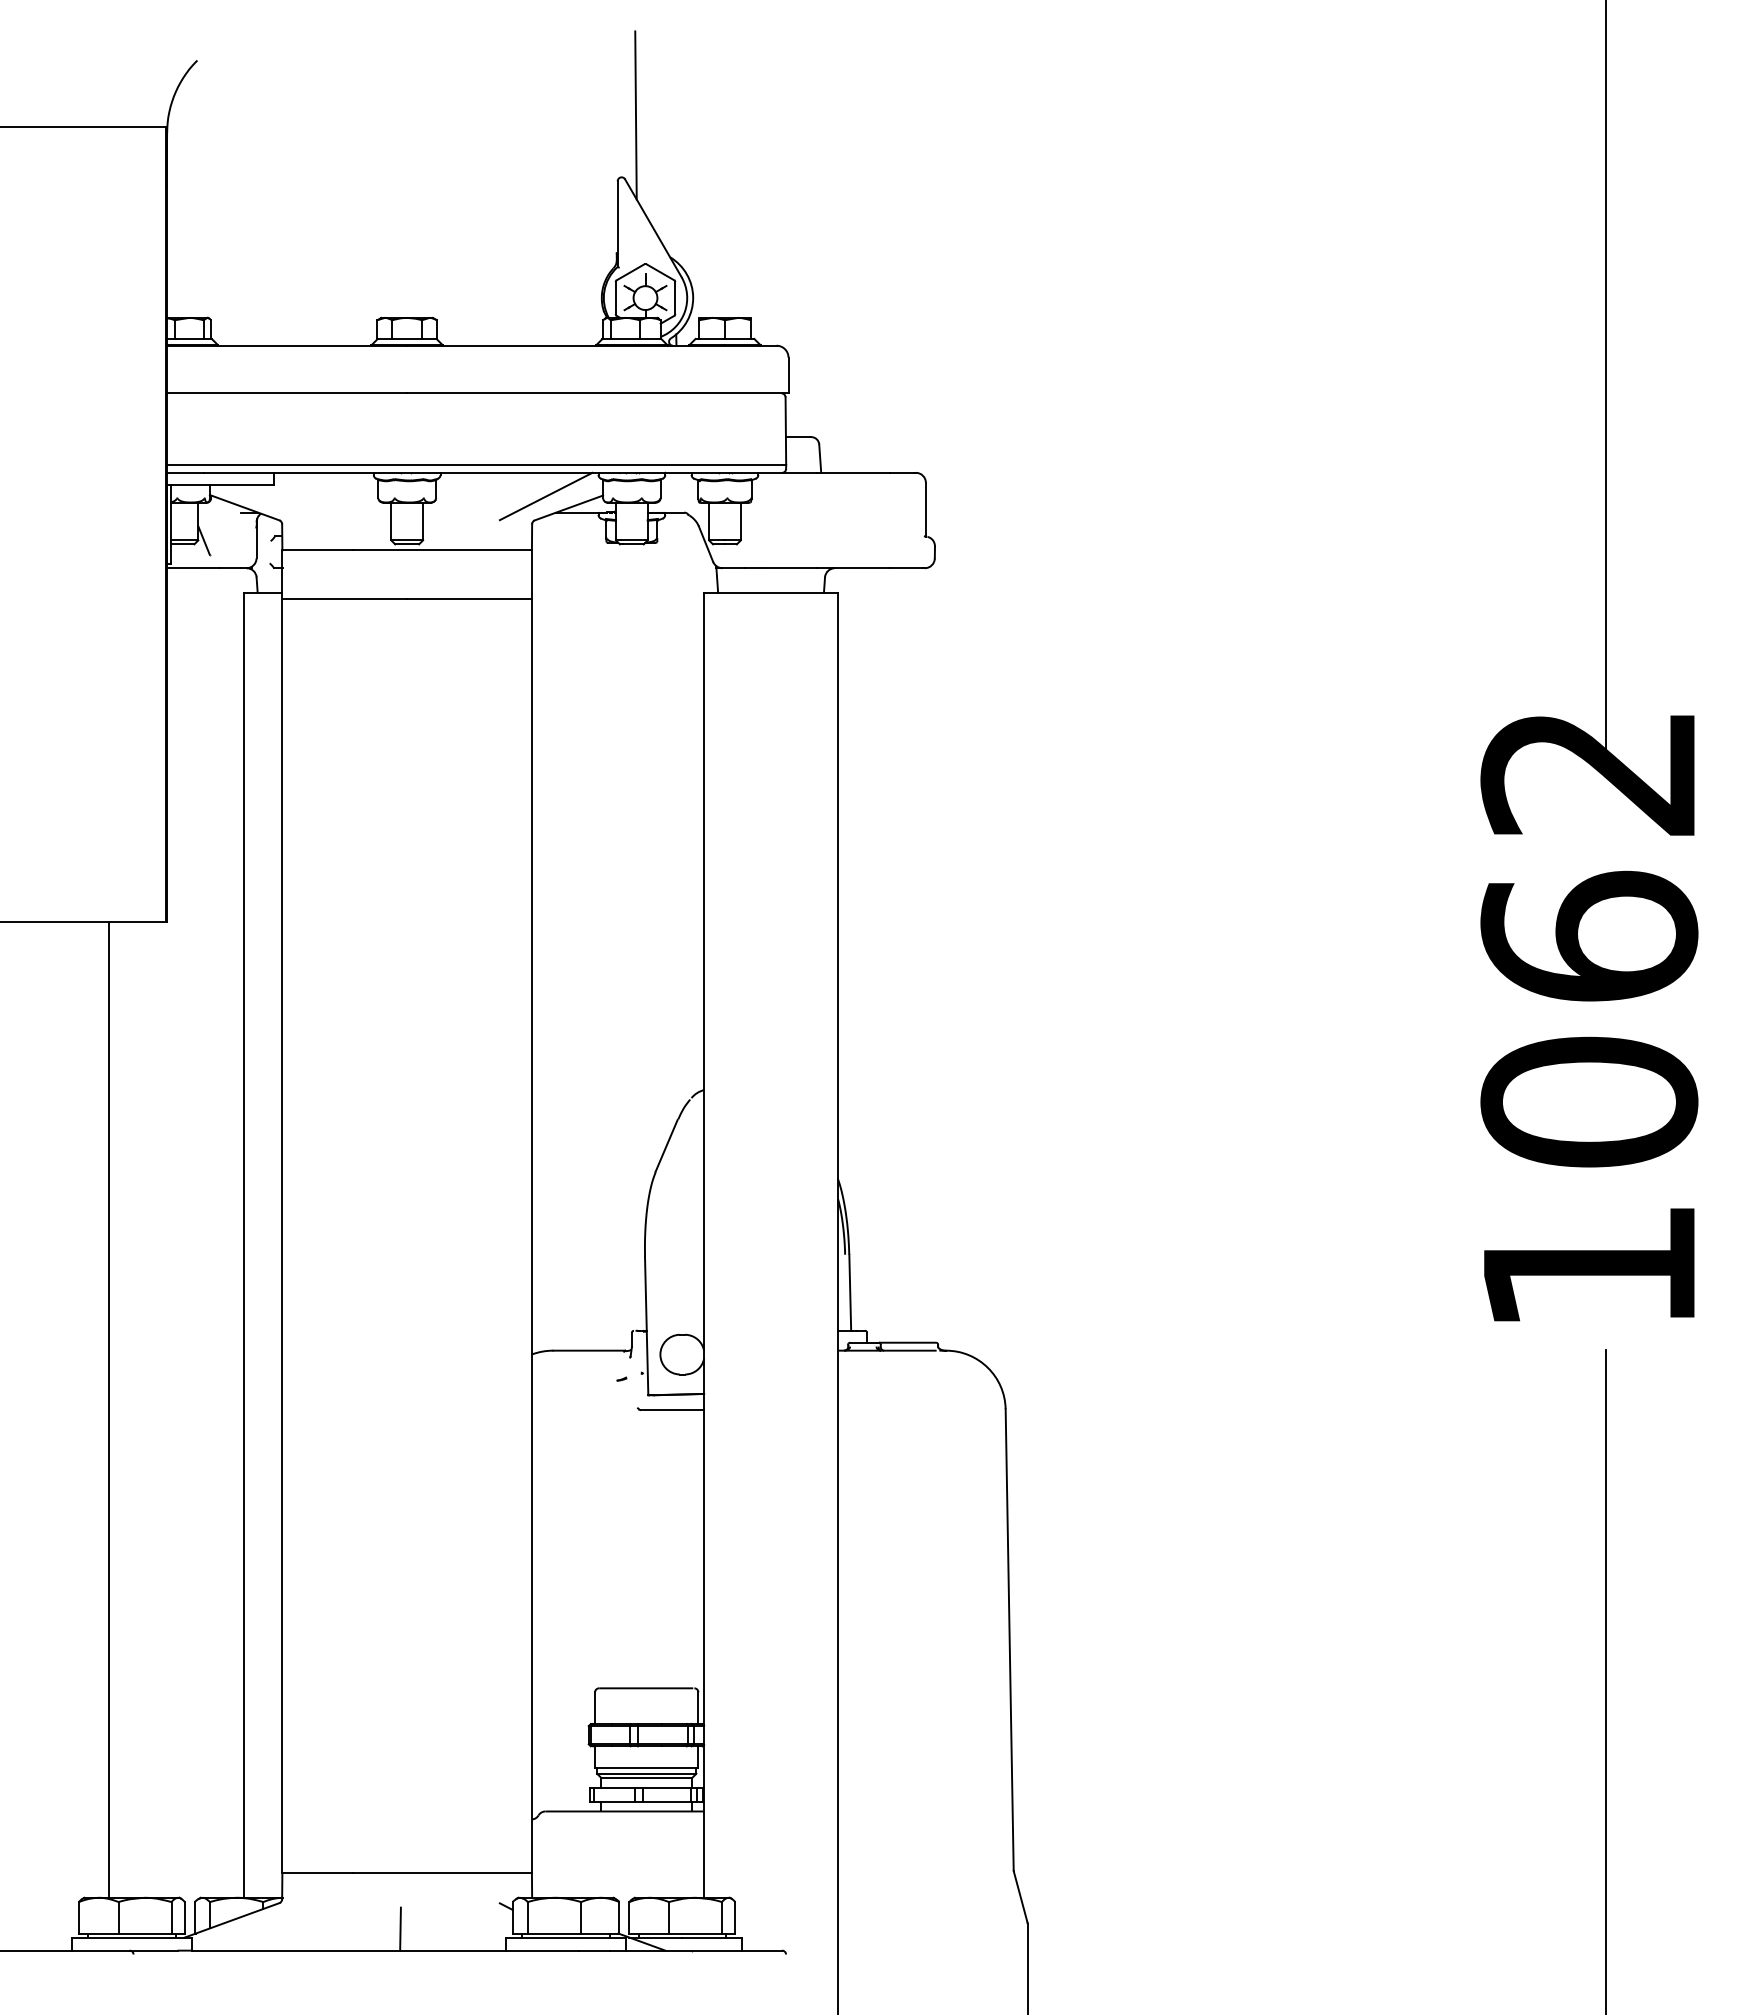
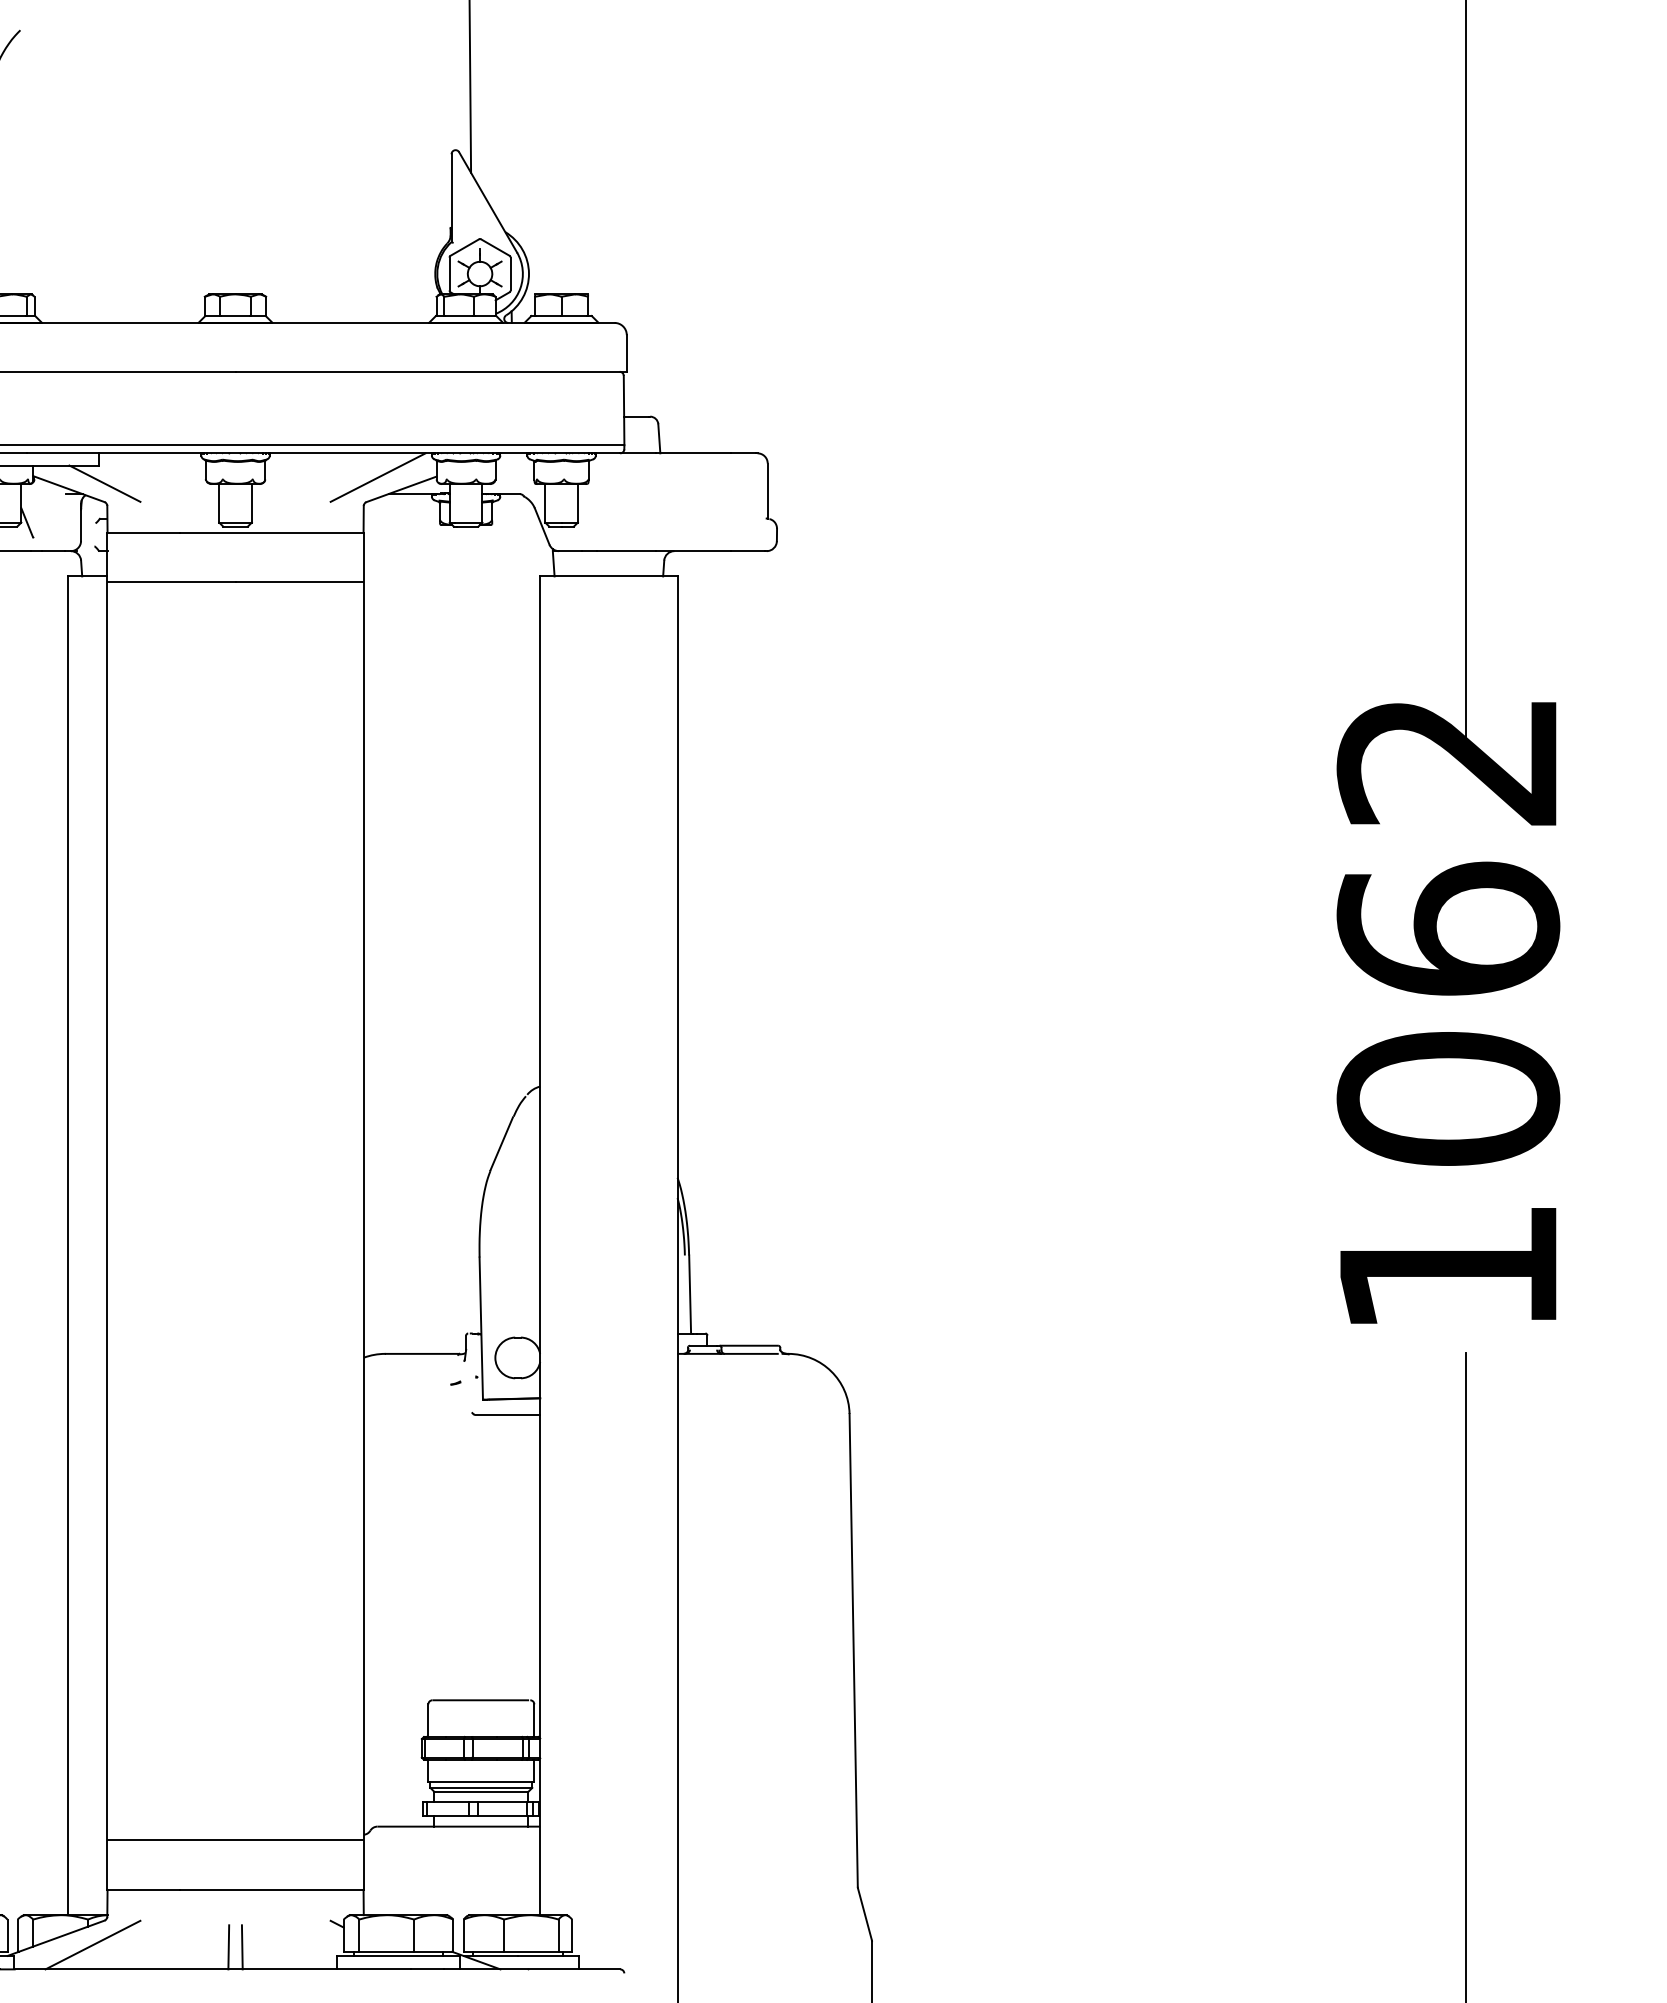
line: (279, 502) -> (104, 483), added
line: (406, 1824) -> (234, 1839), added
line: (267, 1926) -> (92, 1944), added
line: (413, 1928) -> (242, 1946), added

